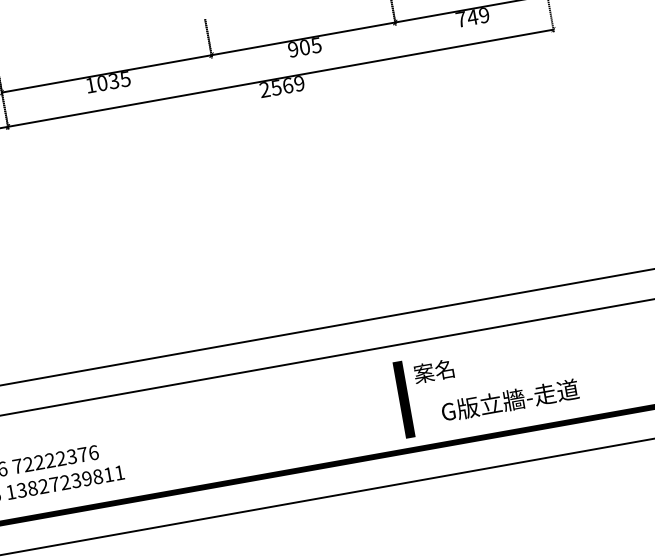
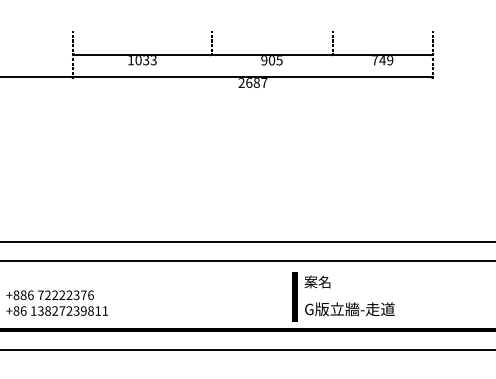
text: (124, 78) -> (153, 59), 1035 -> 1033
text: (287, 85) -> (256, 82), 2569 -> 2687
text: (509, 401) -> (349, 309), moved

